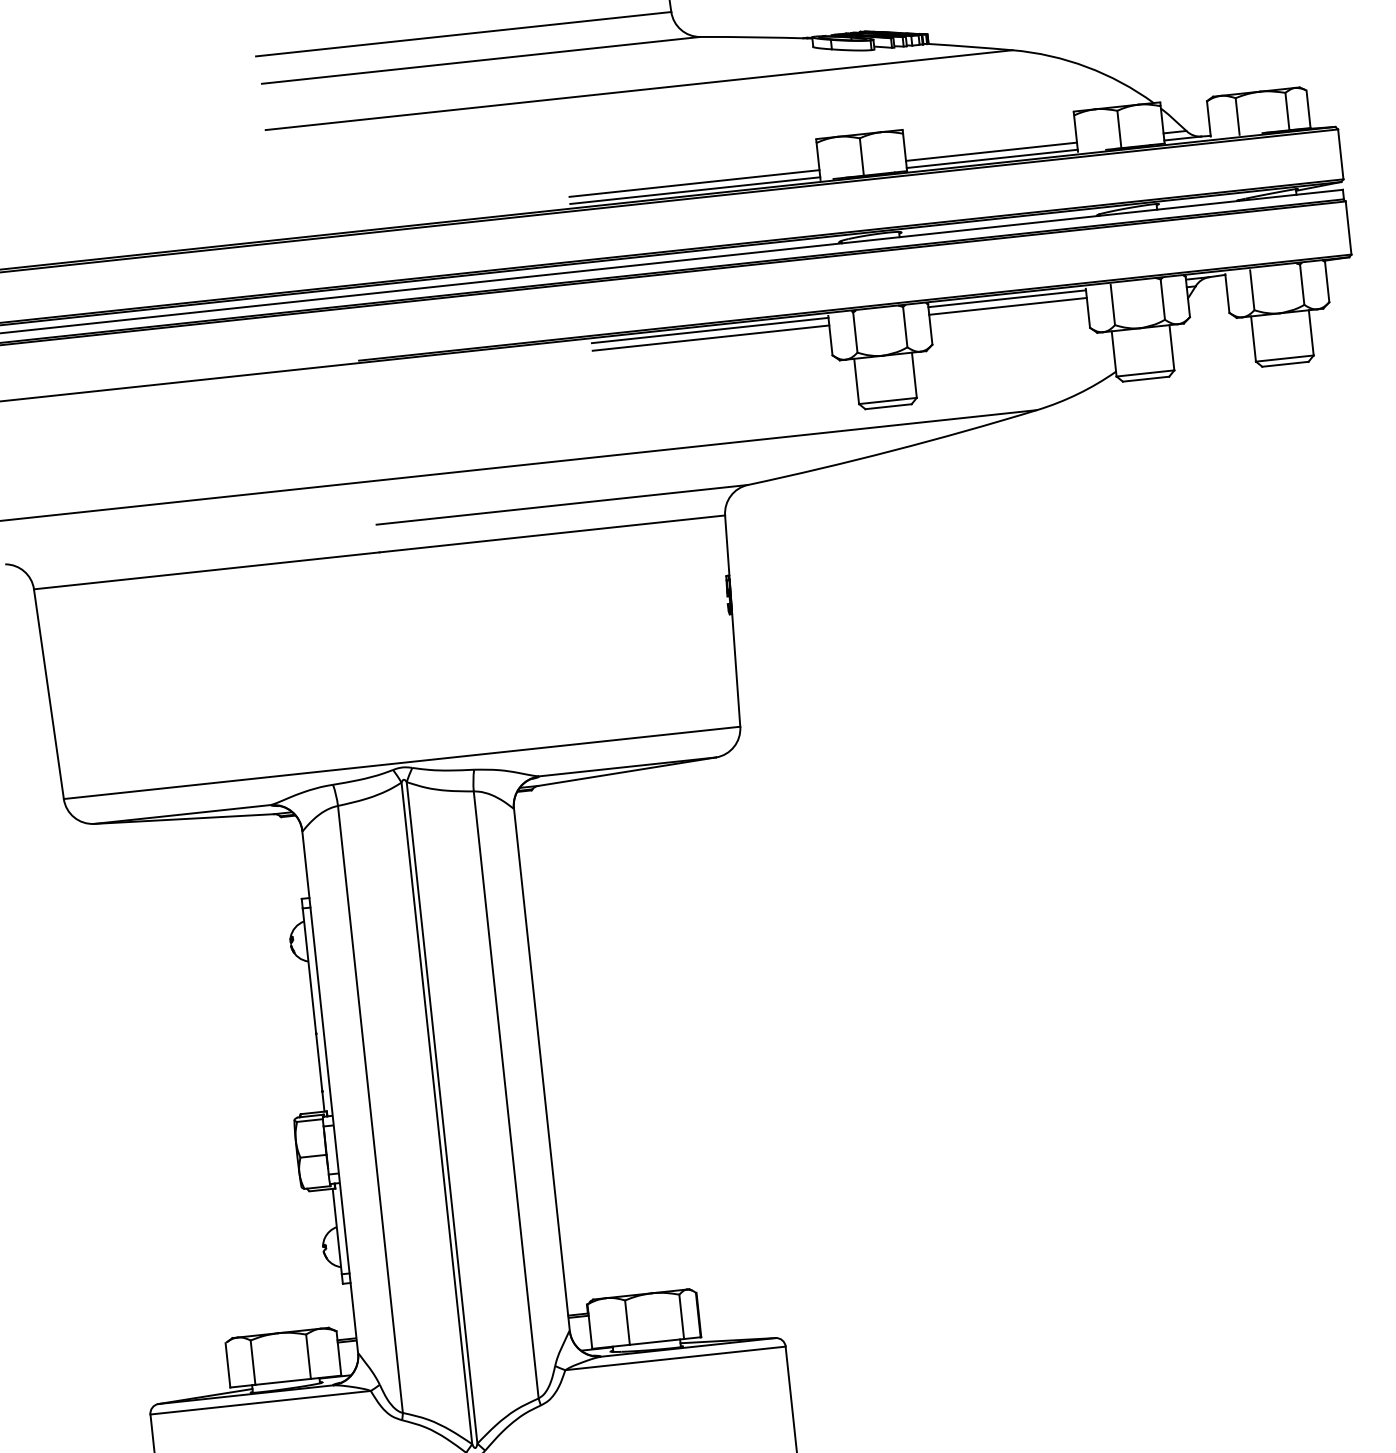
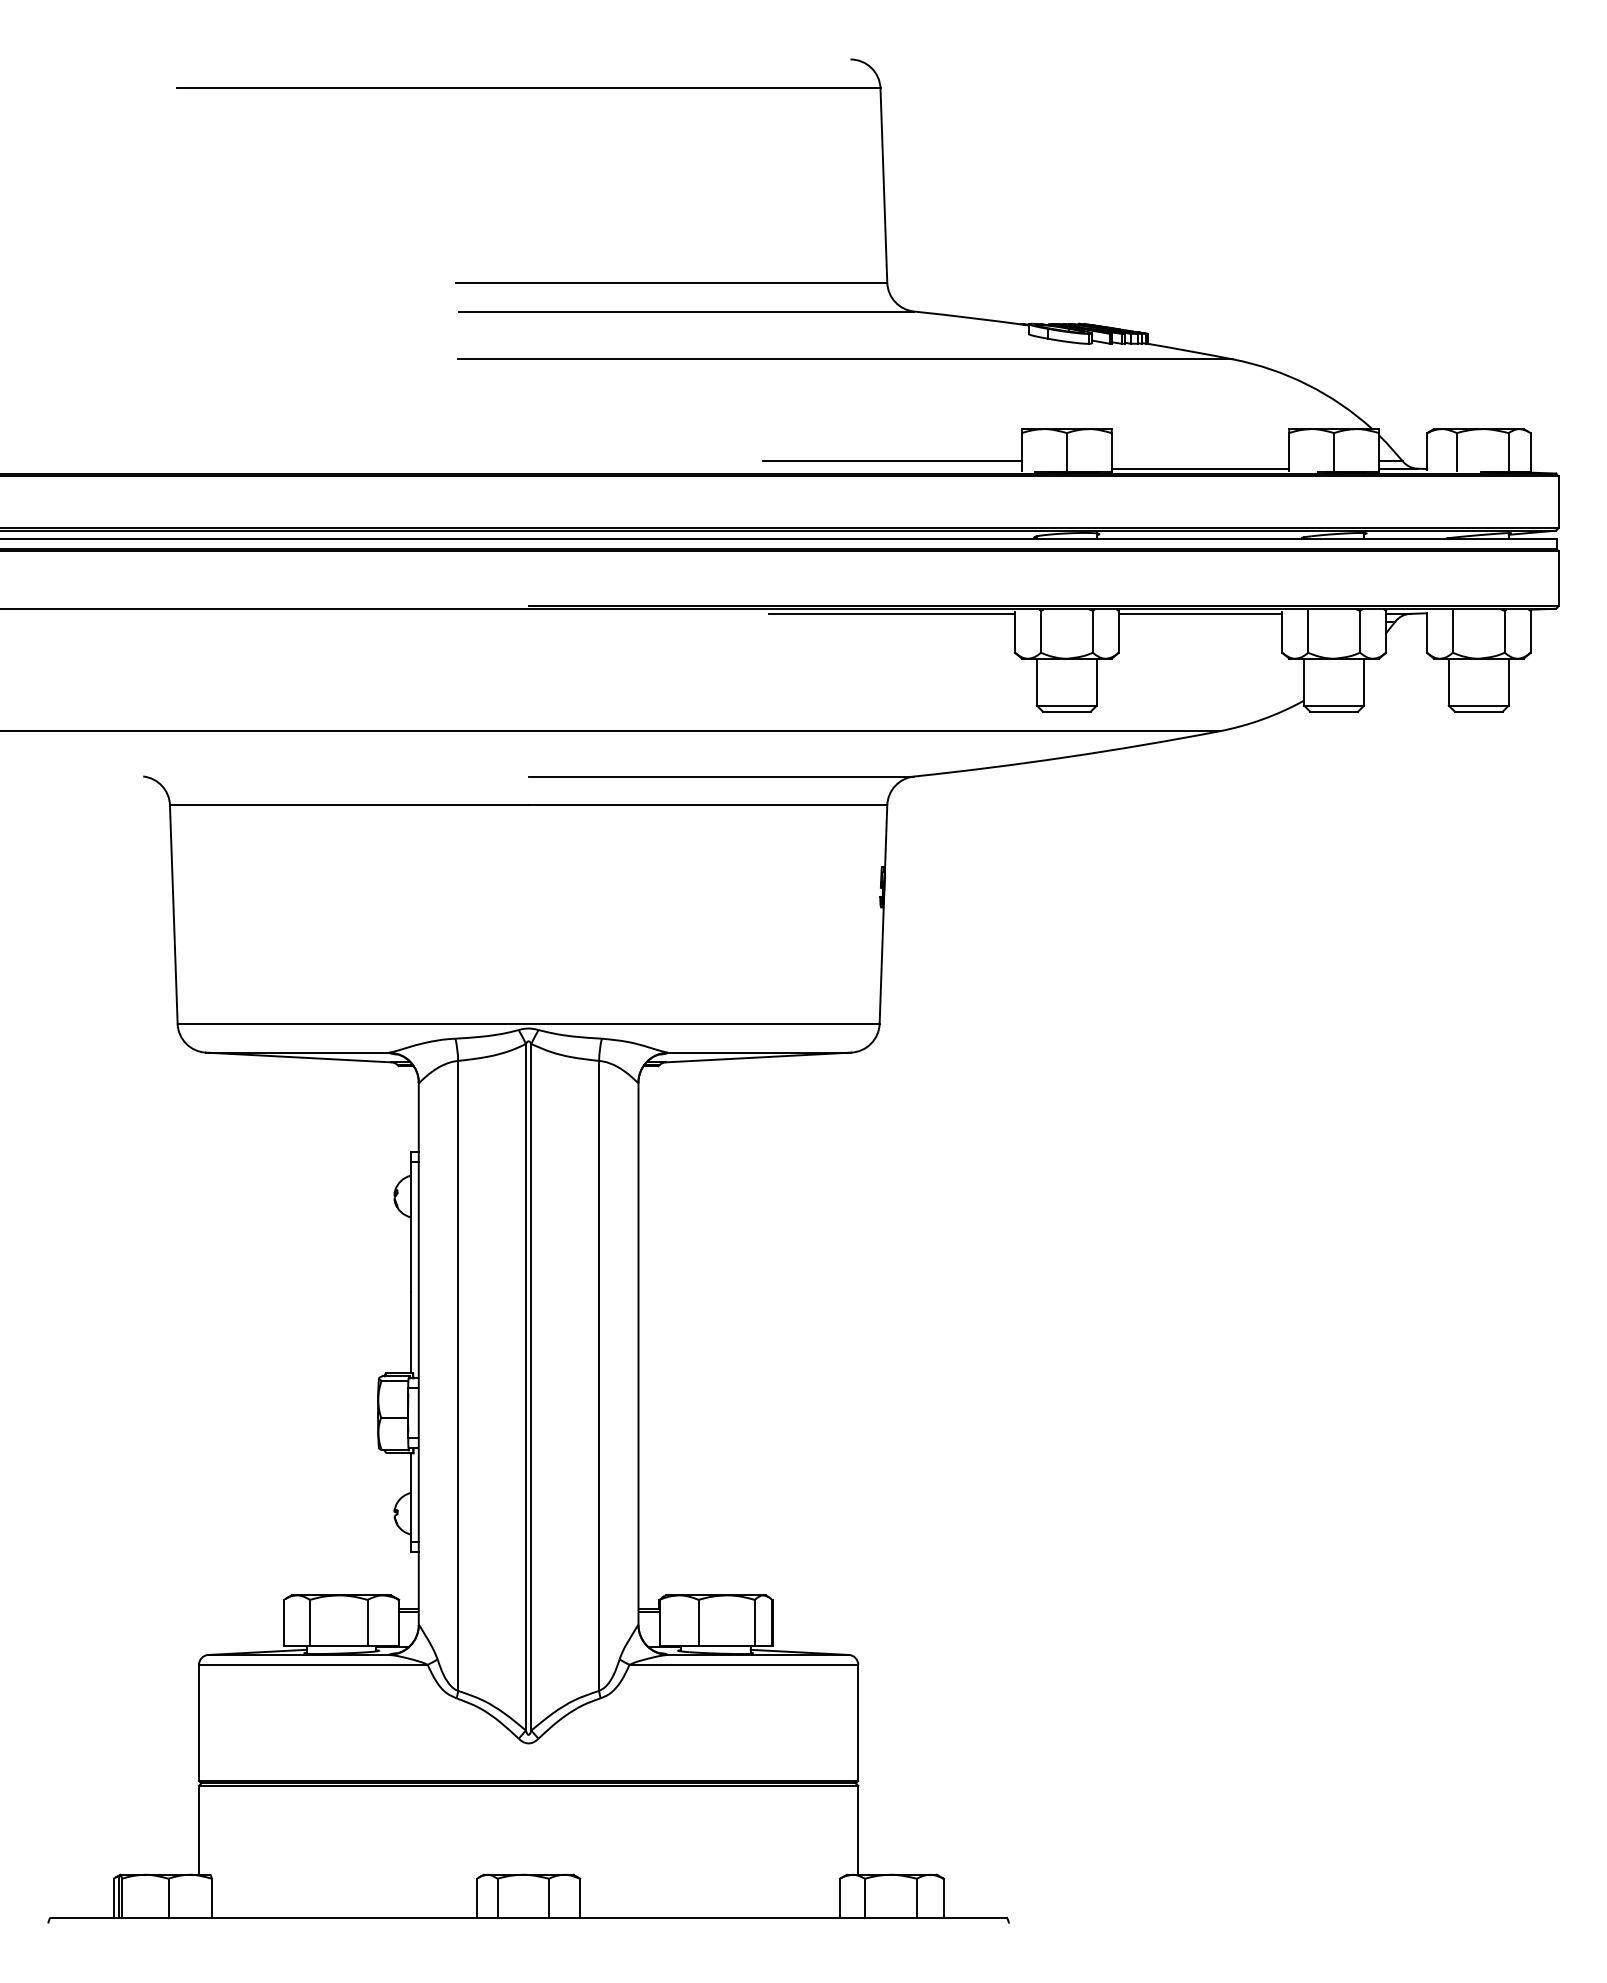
line: (991, 151) -> (1200, 461), removed
line: (694, 190) -> (891, 468), removed
line: (1007, 306) -> (1200, 621), removed
line: (711, 337) -> (892, 621), removed

